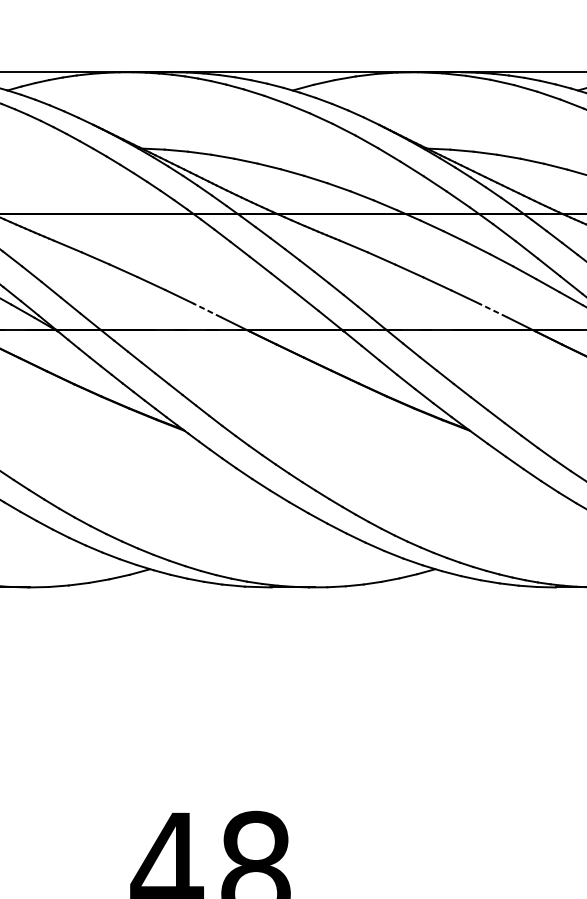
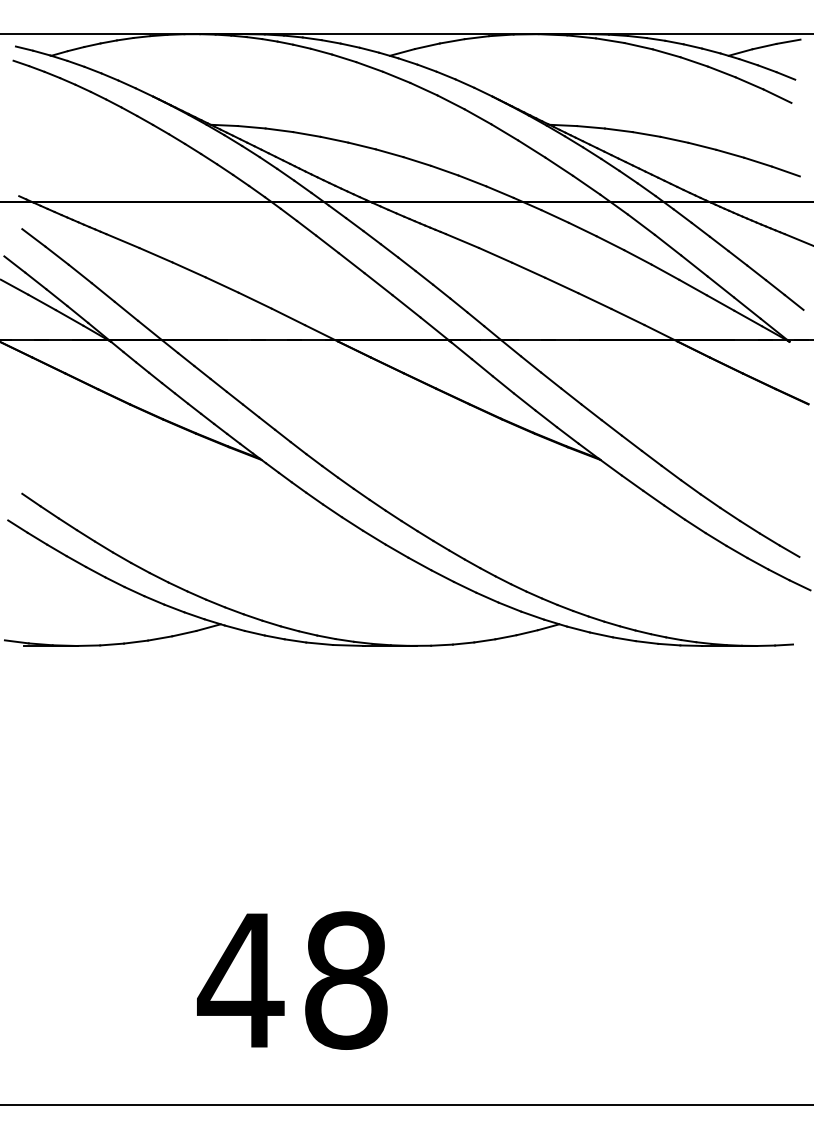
line: (207, 310) -> (288, 316), dashed -> solid
line: (492, 310) -> (627, 316), dashed -> solid

